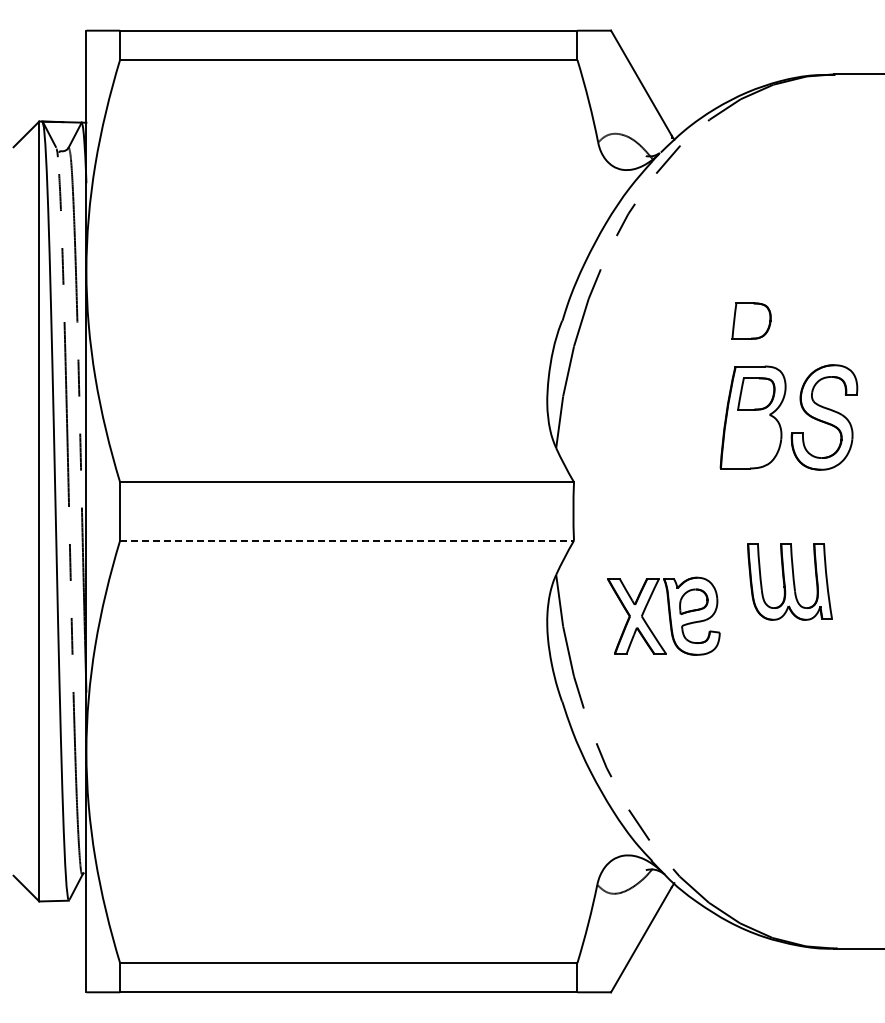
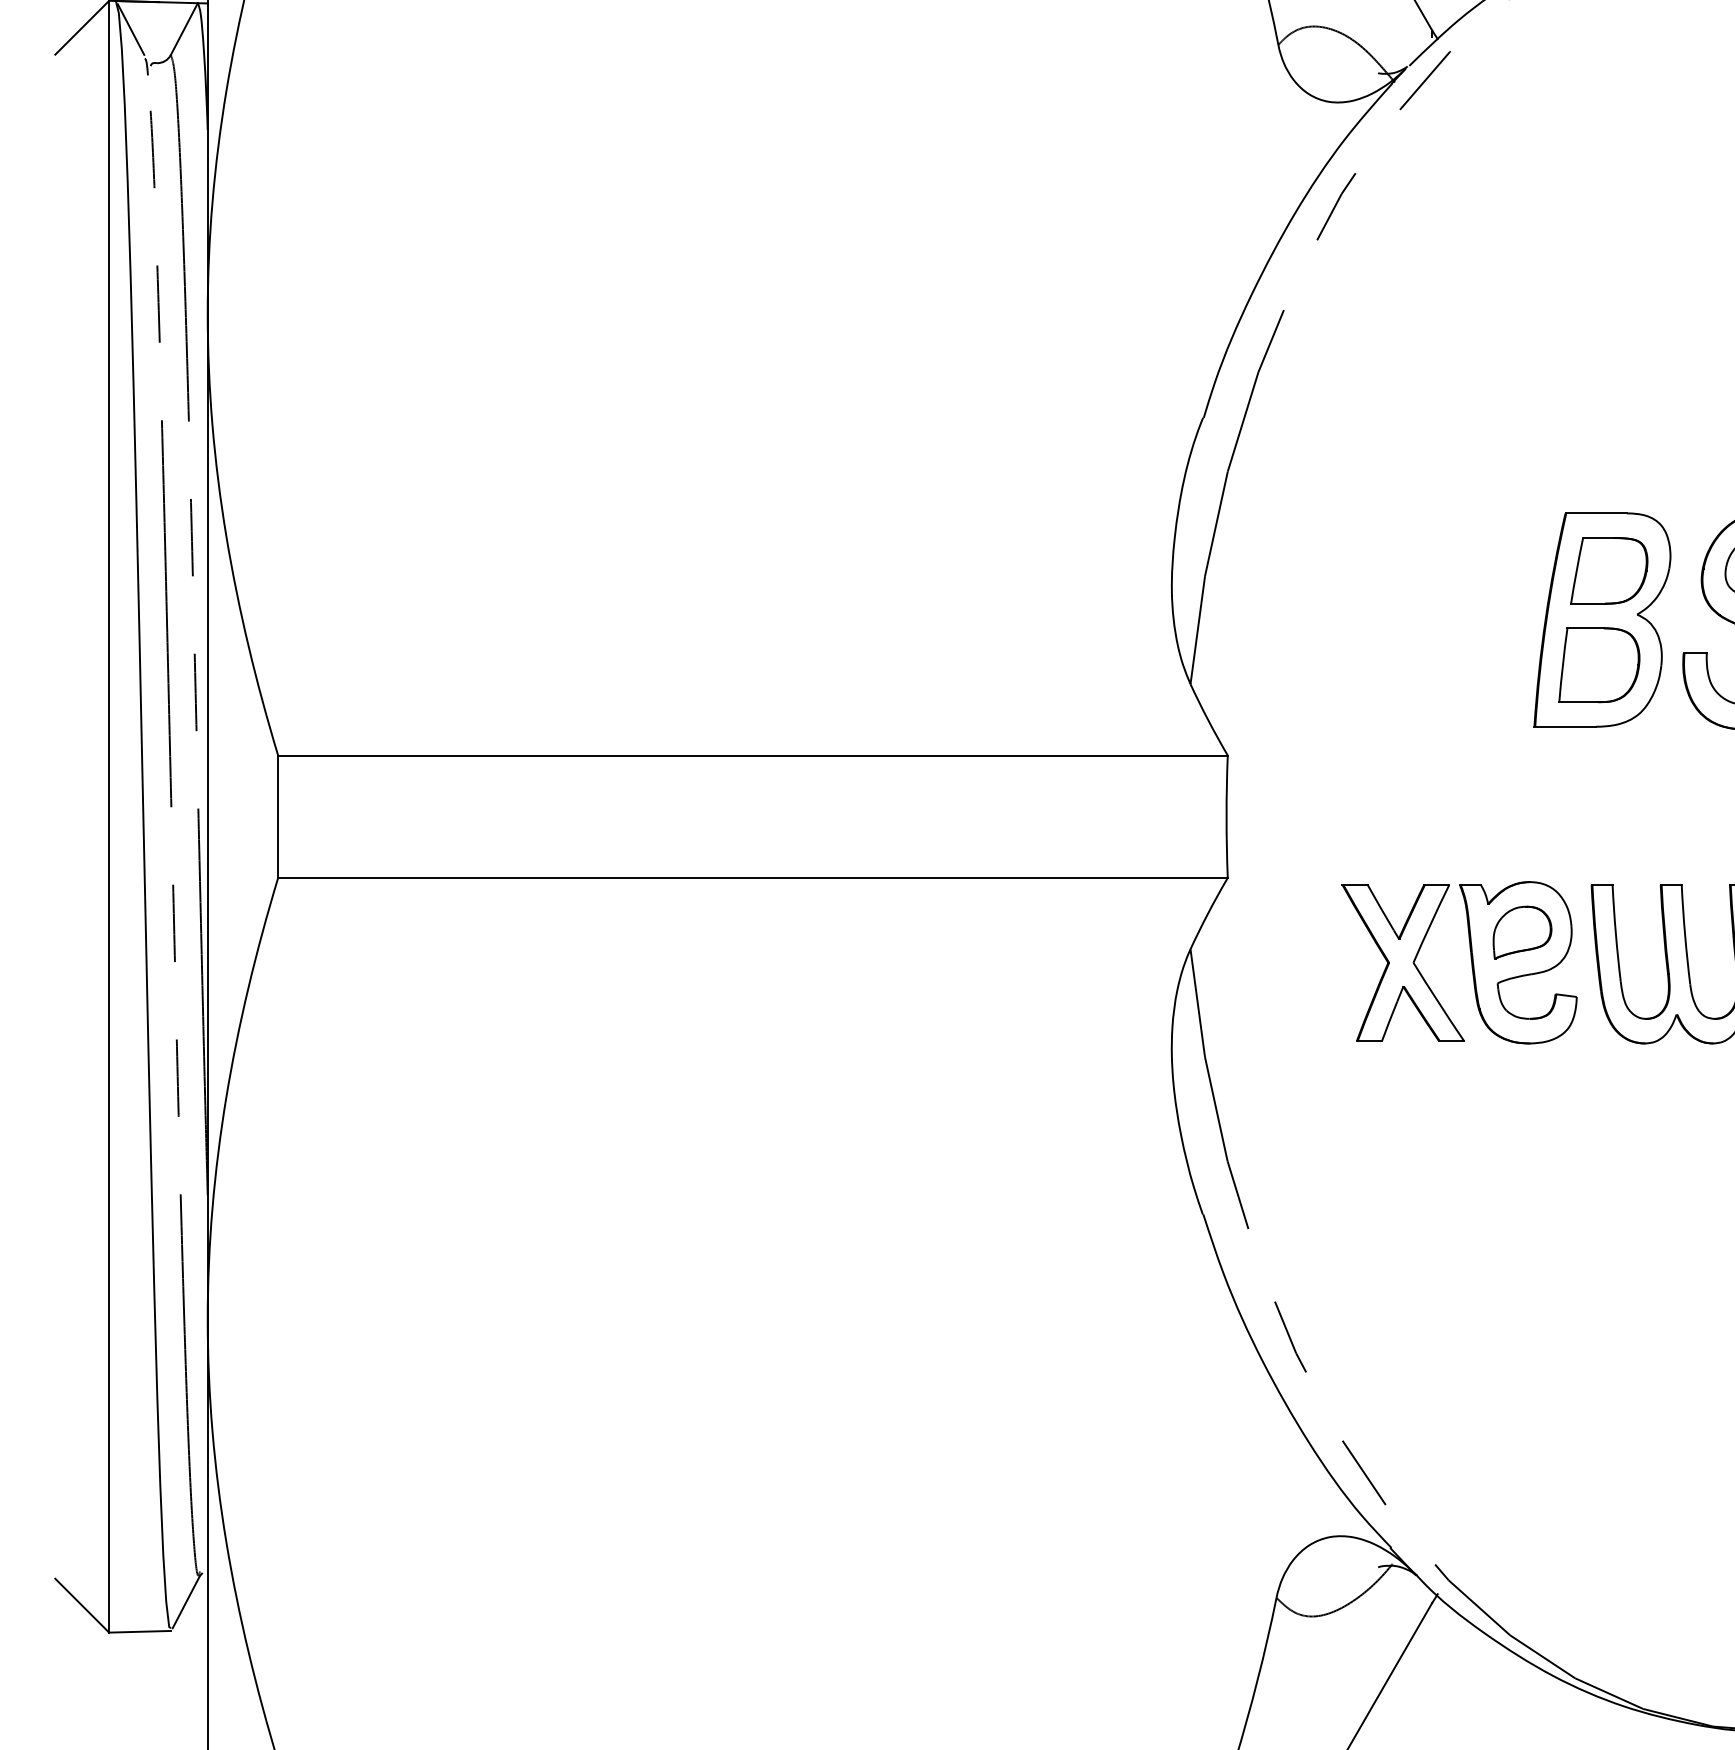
part: (751, 320) -> (1599, 664), moved
line: (347, 540) -> (753, 877), dashed -> solid
part: (663, 615) -> (1458, 961), moved

